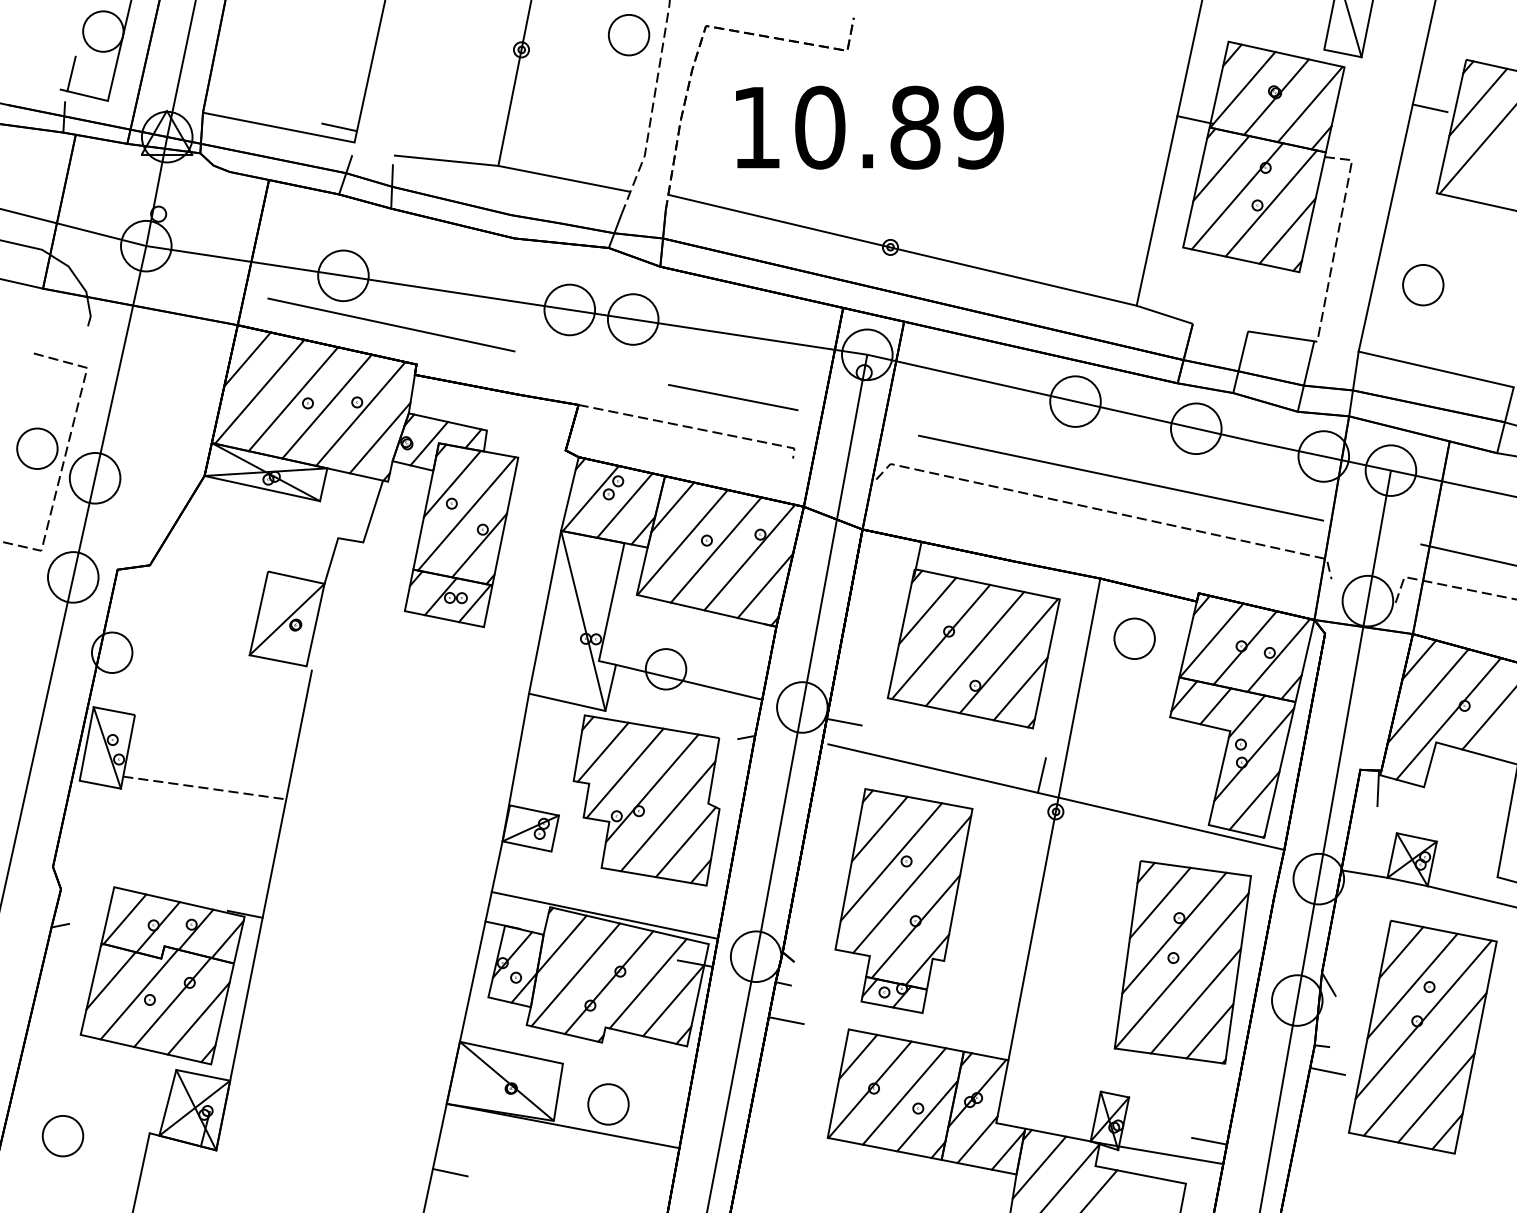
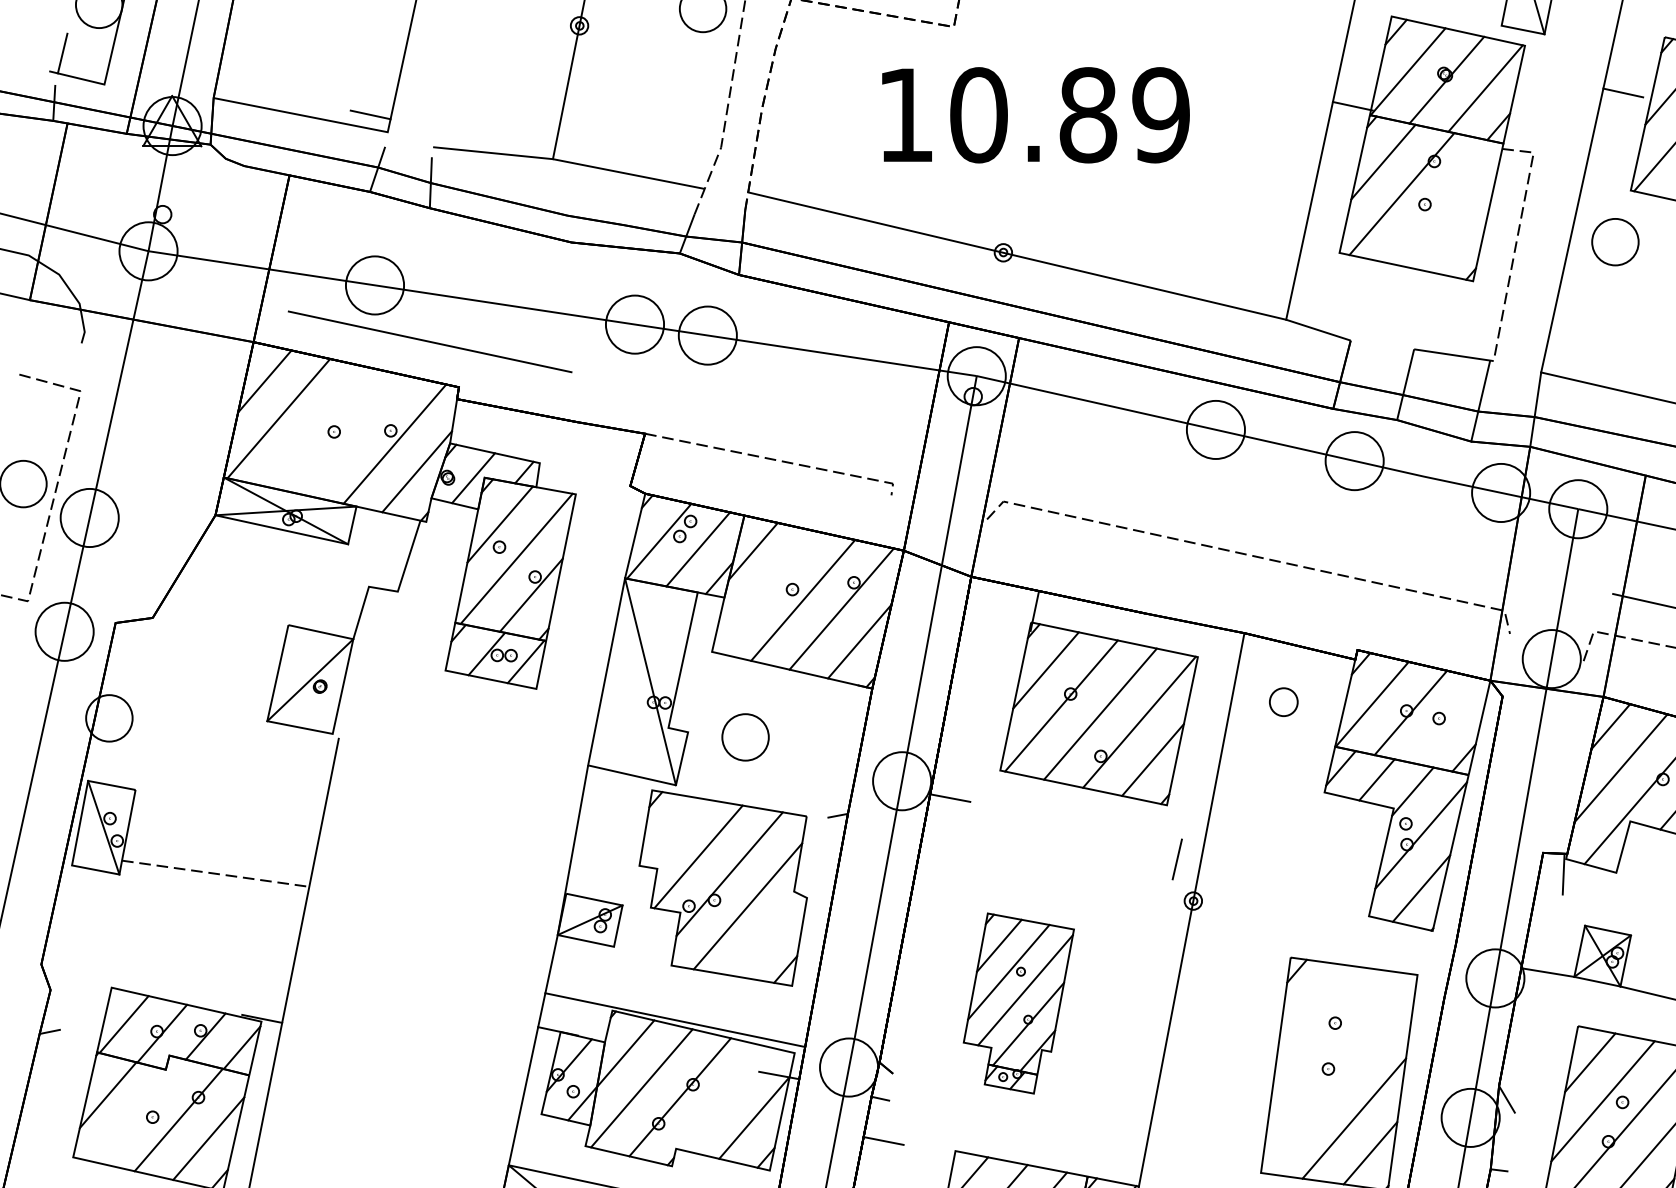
text: (869, 127) -> (1035, 115), moved
line: (1270, 203) -> (1439, 202), removed
line: (1287, 230) -> (1459, 233), removed
part: (1423, 285) -> (1615, 242), moved
line: (733, 397) -> (823, 425), removed
line: (293, 399) -> (317, 427), removed
line: (326, 406) -> (355, 435), removed
line: (1121, 477) -> (1268, 517), removed
line: (682, 542) -> (764, 591), removed
part: (1134, 638) -> (1283, 702), size x0.6
line: (1278, 655) -> (1449, 721), removed
line: (689, 681) -> (772, 751), removed
line: (602, 751) -> (672, 831), removed
line: (1056, 796) -> (1194, 883), removed
line: (685, 842) -> (767, 936), removed
part: (903, 900) -> (1018, 1002), size x0.7
line: (1159, 902) -> (1312, 1005), removed
line: (1174, 932) -> (1329, 1039), removed
line: (1181, 970) -> (1337, 1083), removed
line: (647, 983) -> (724, 1098), removed
line: (139, 994) -> (140, 1110), removed

